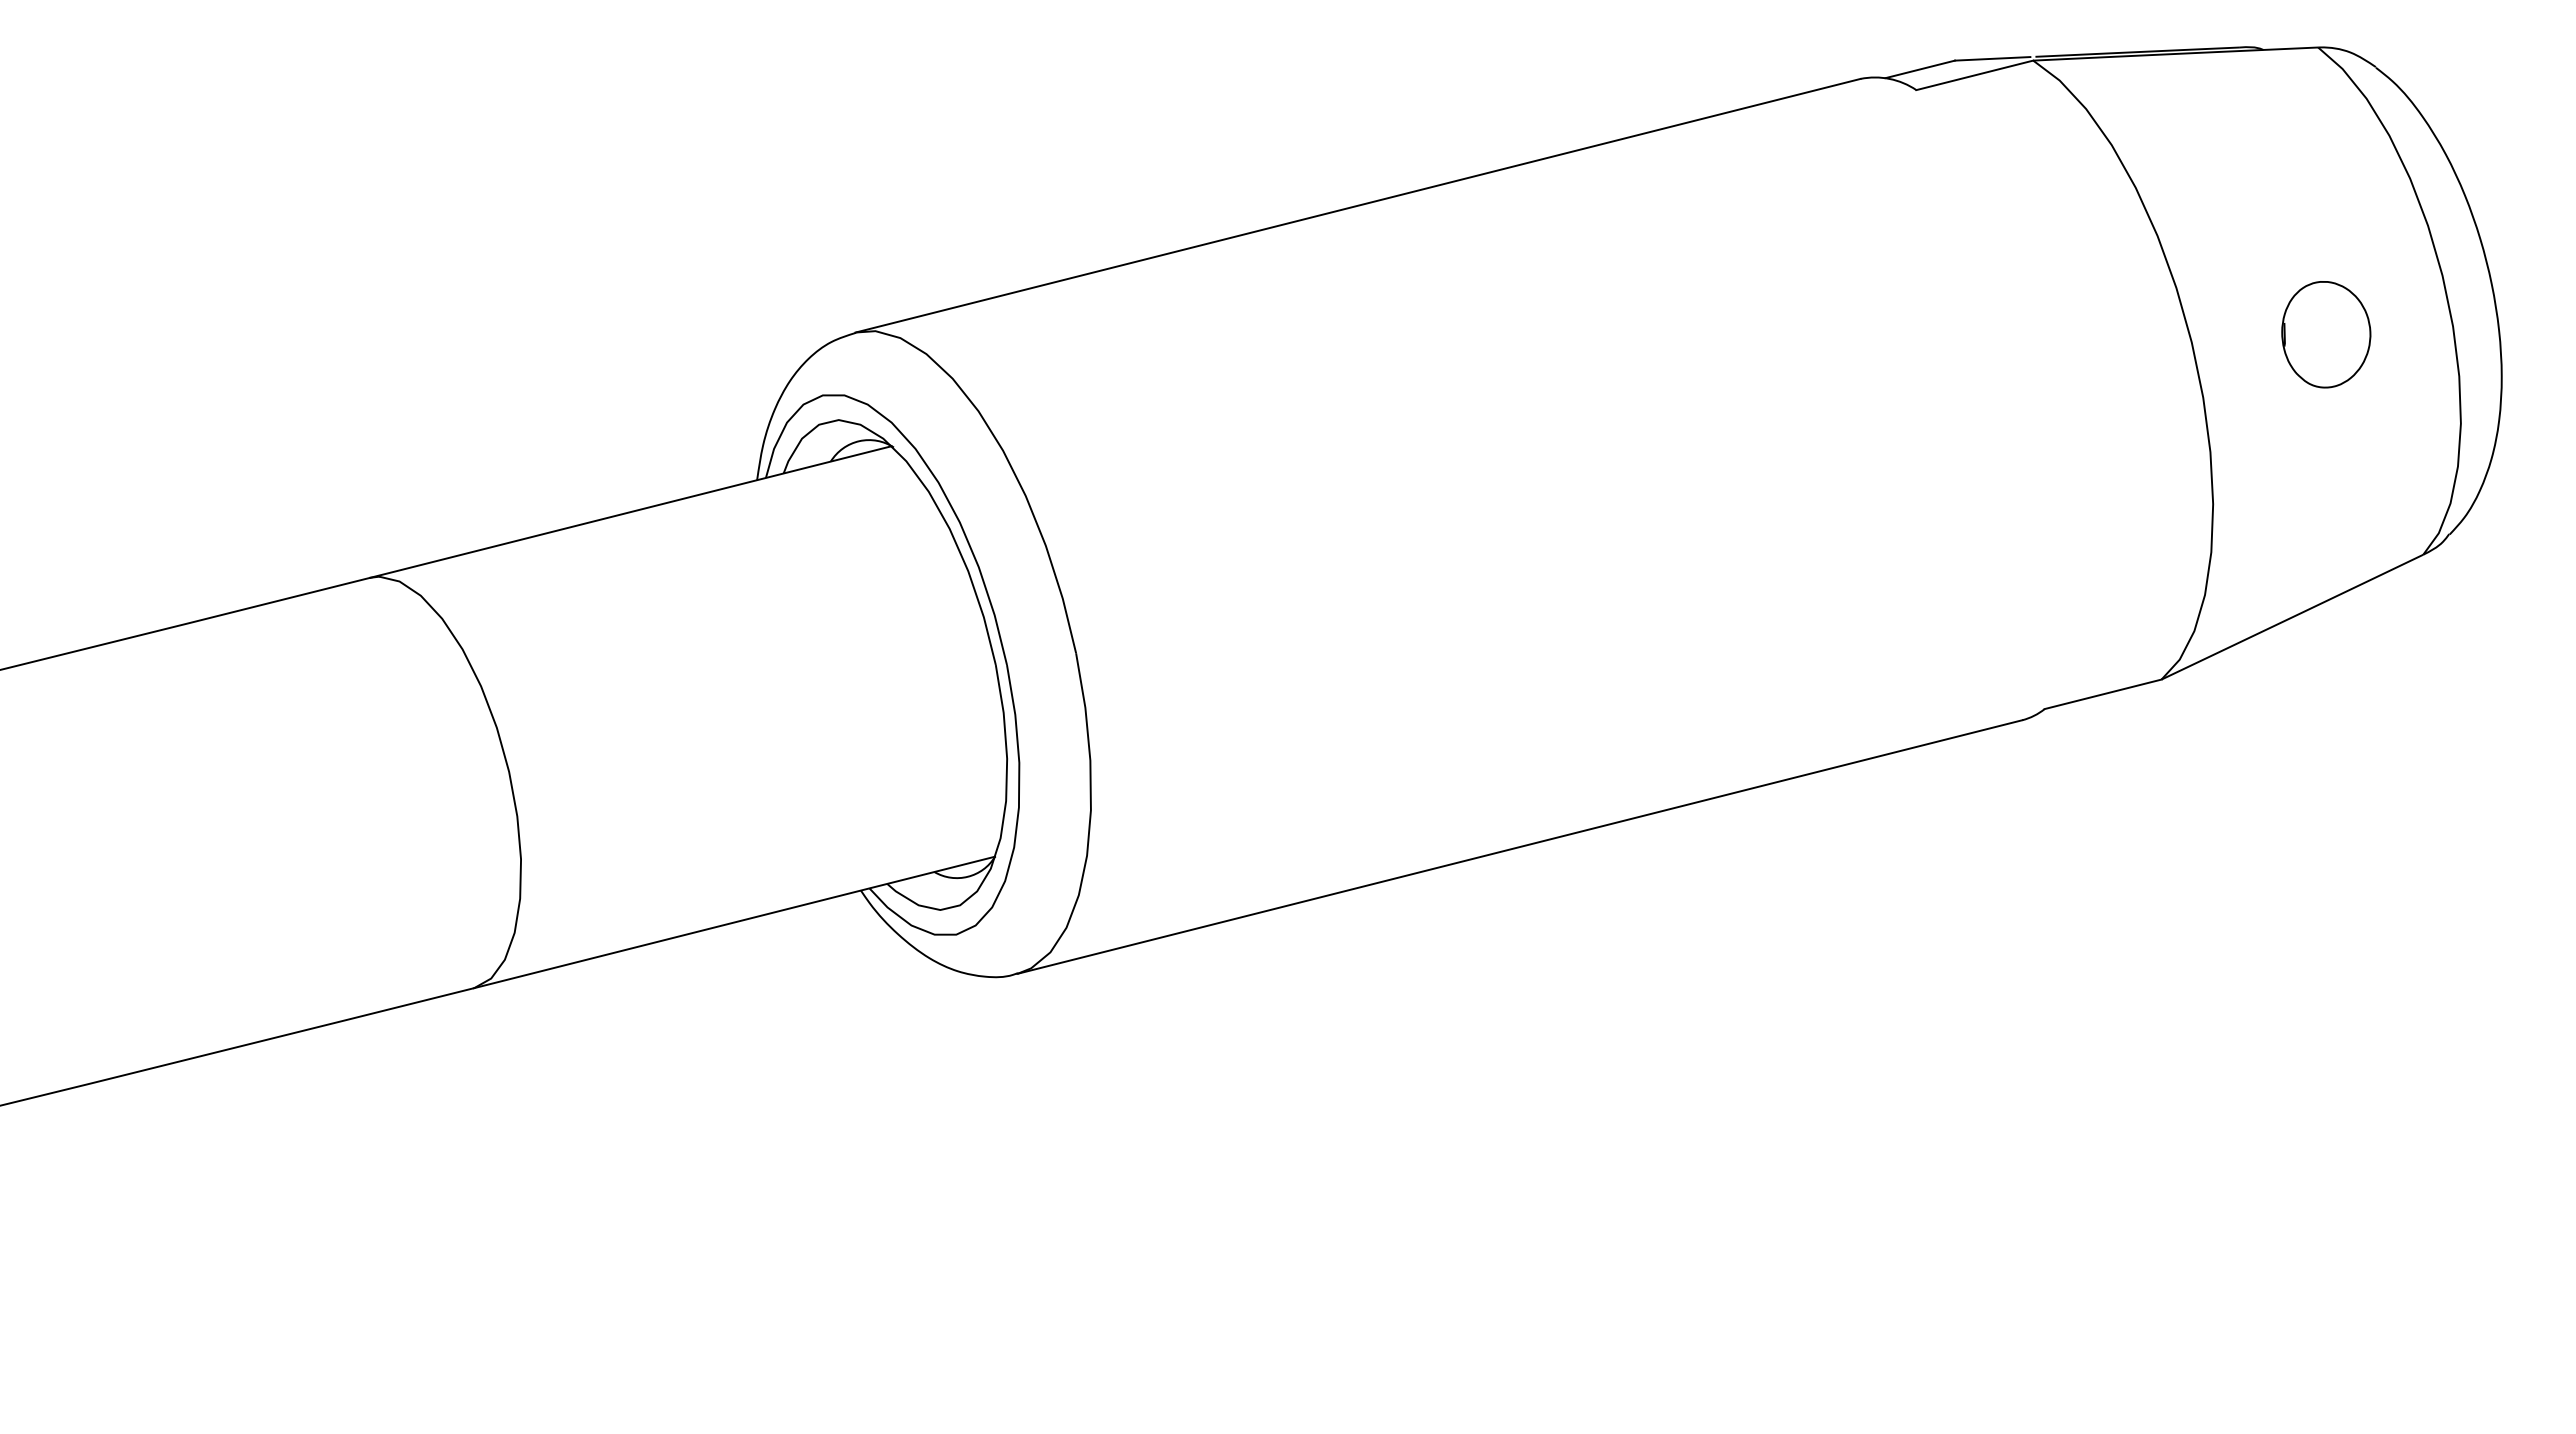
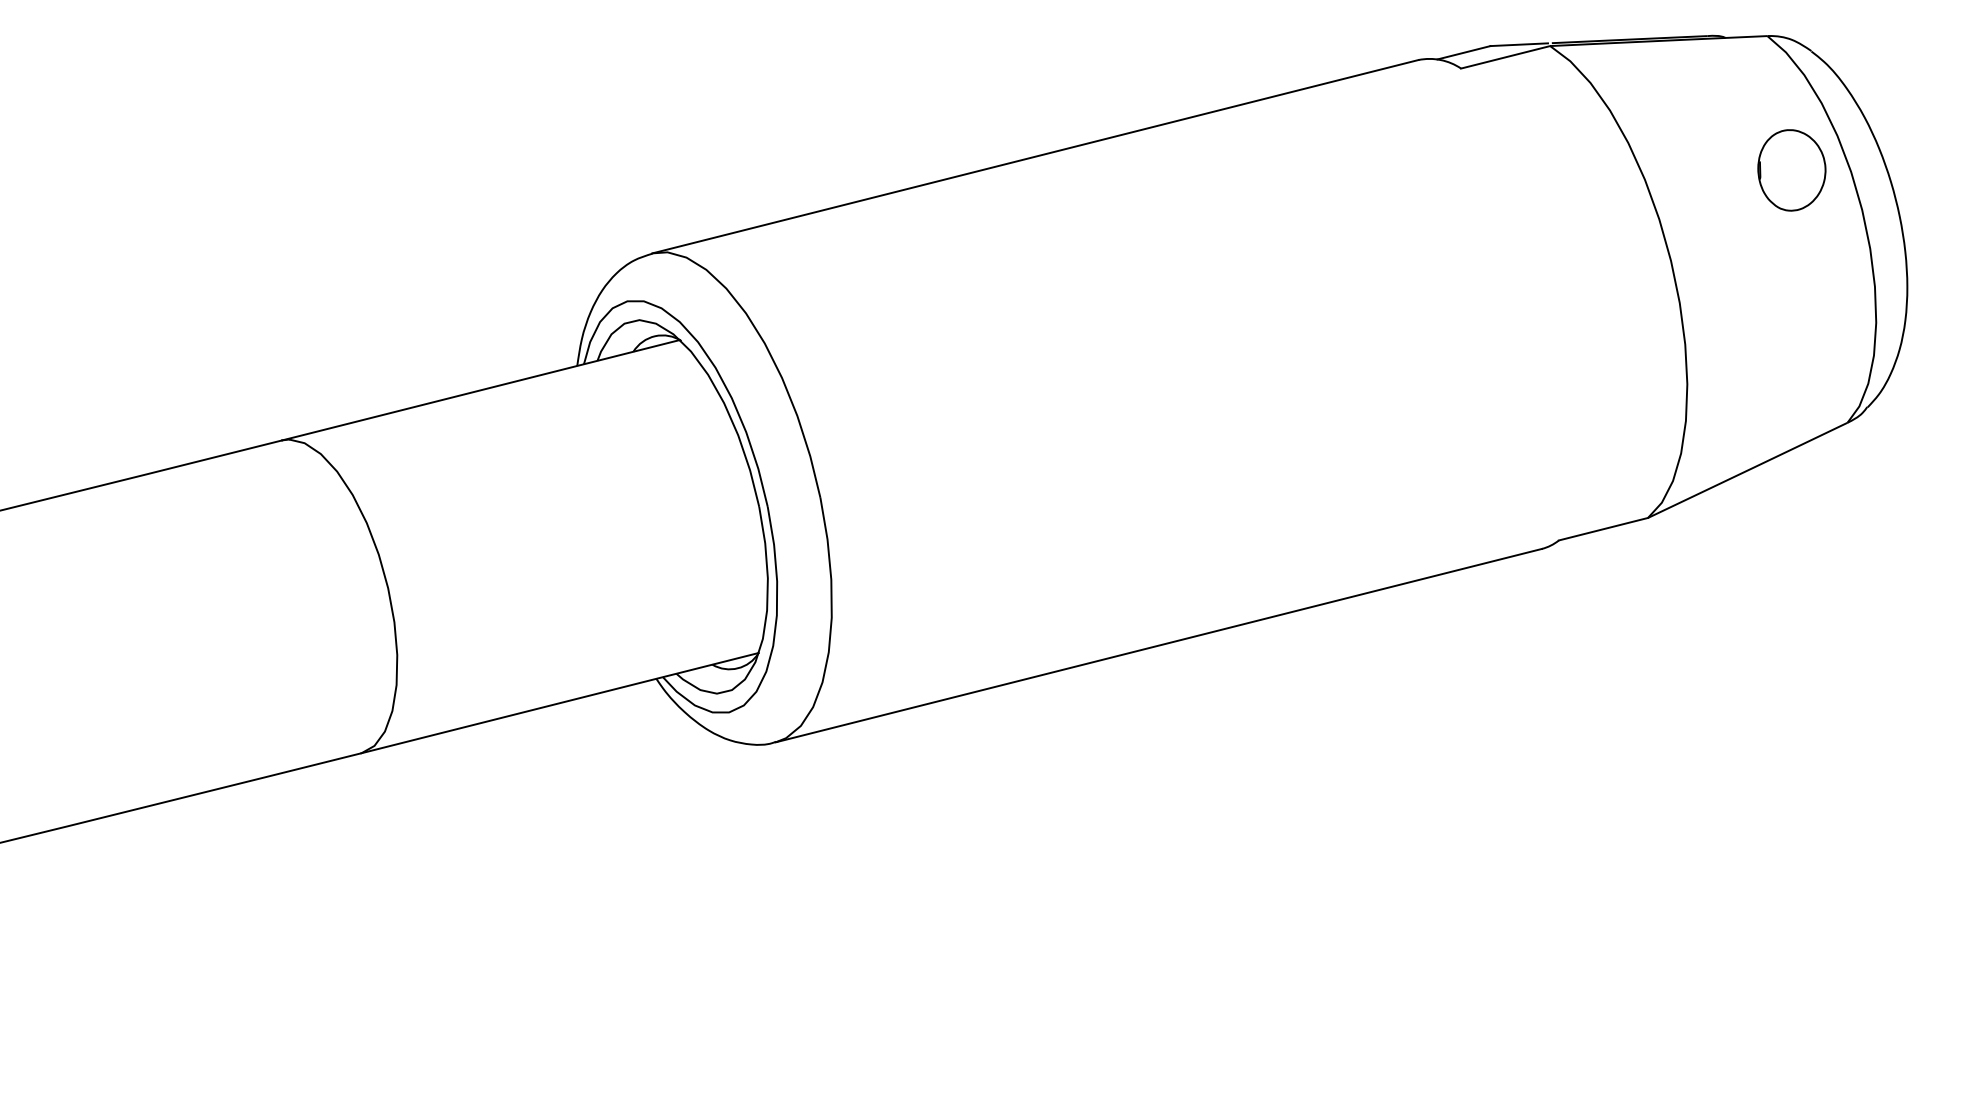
part: (2326, 334) -> (1792, 170), moved

